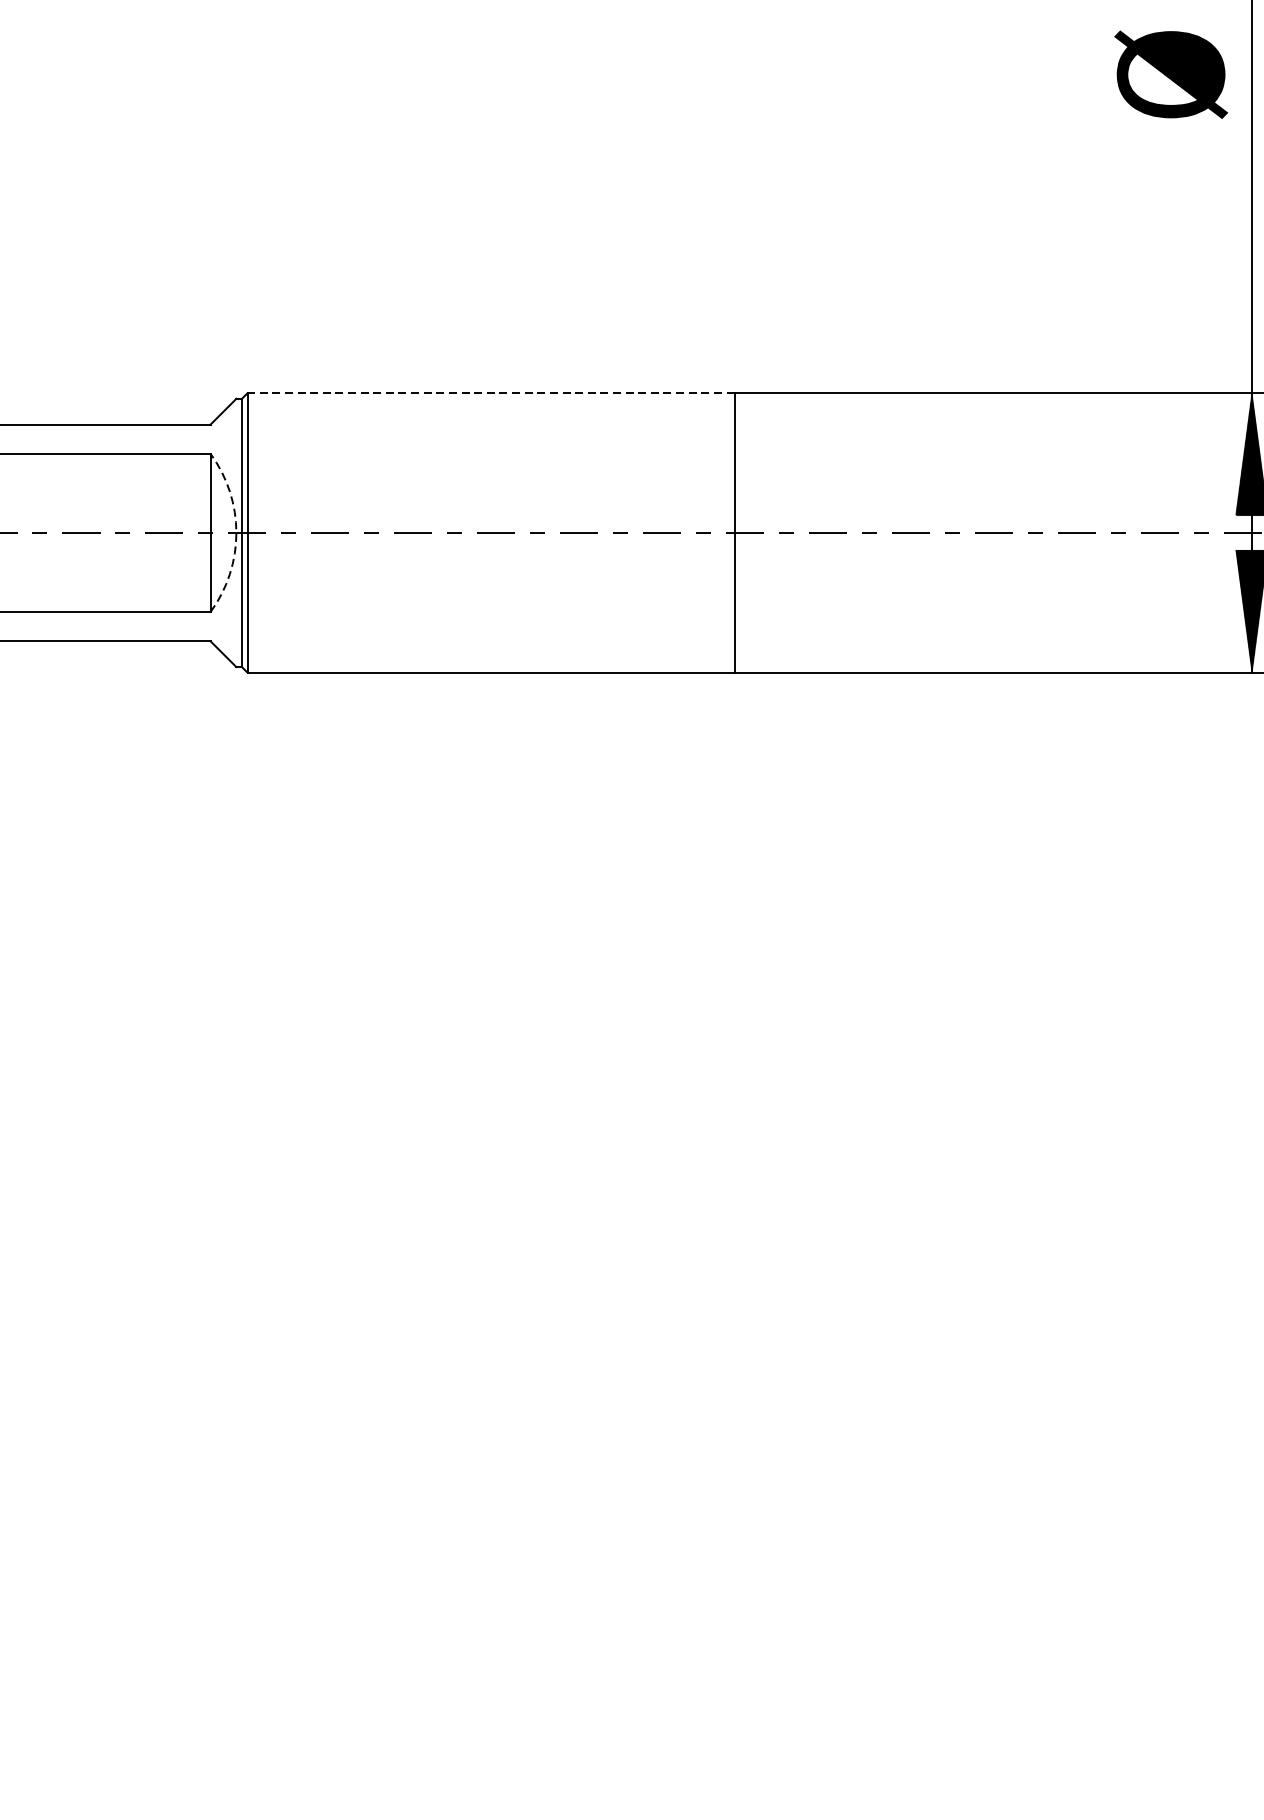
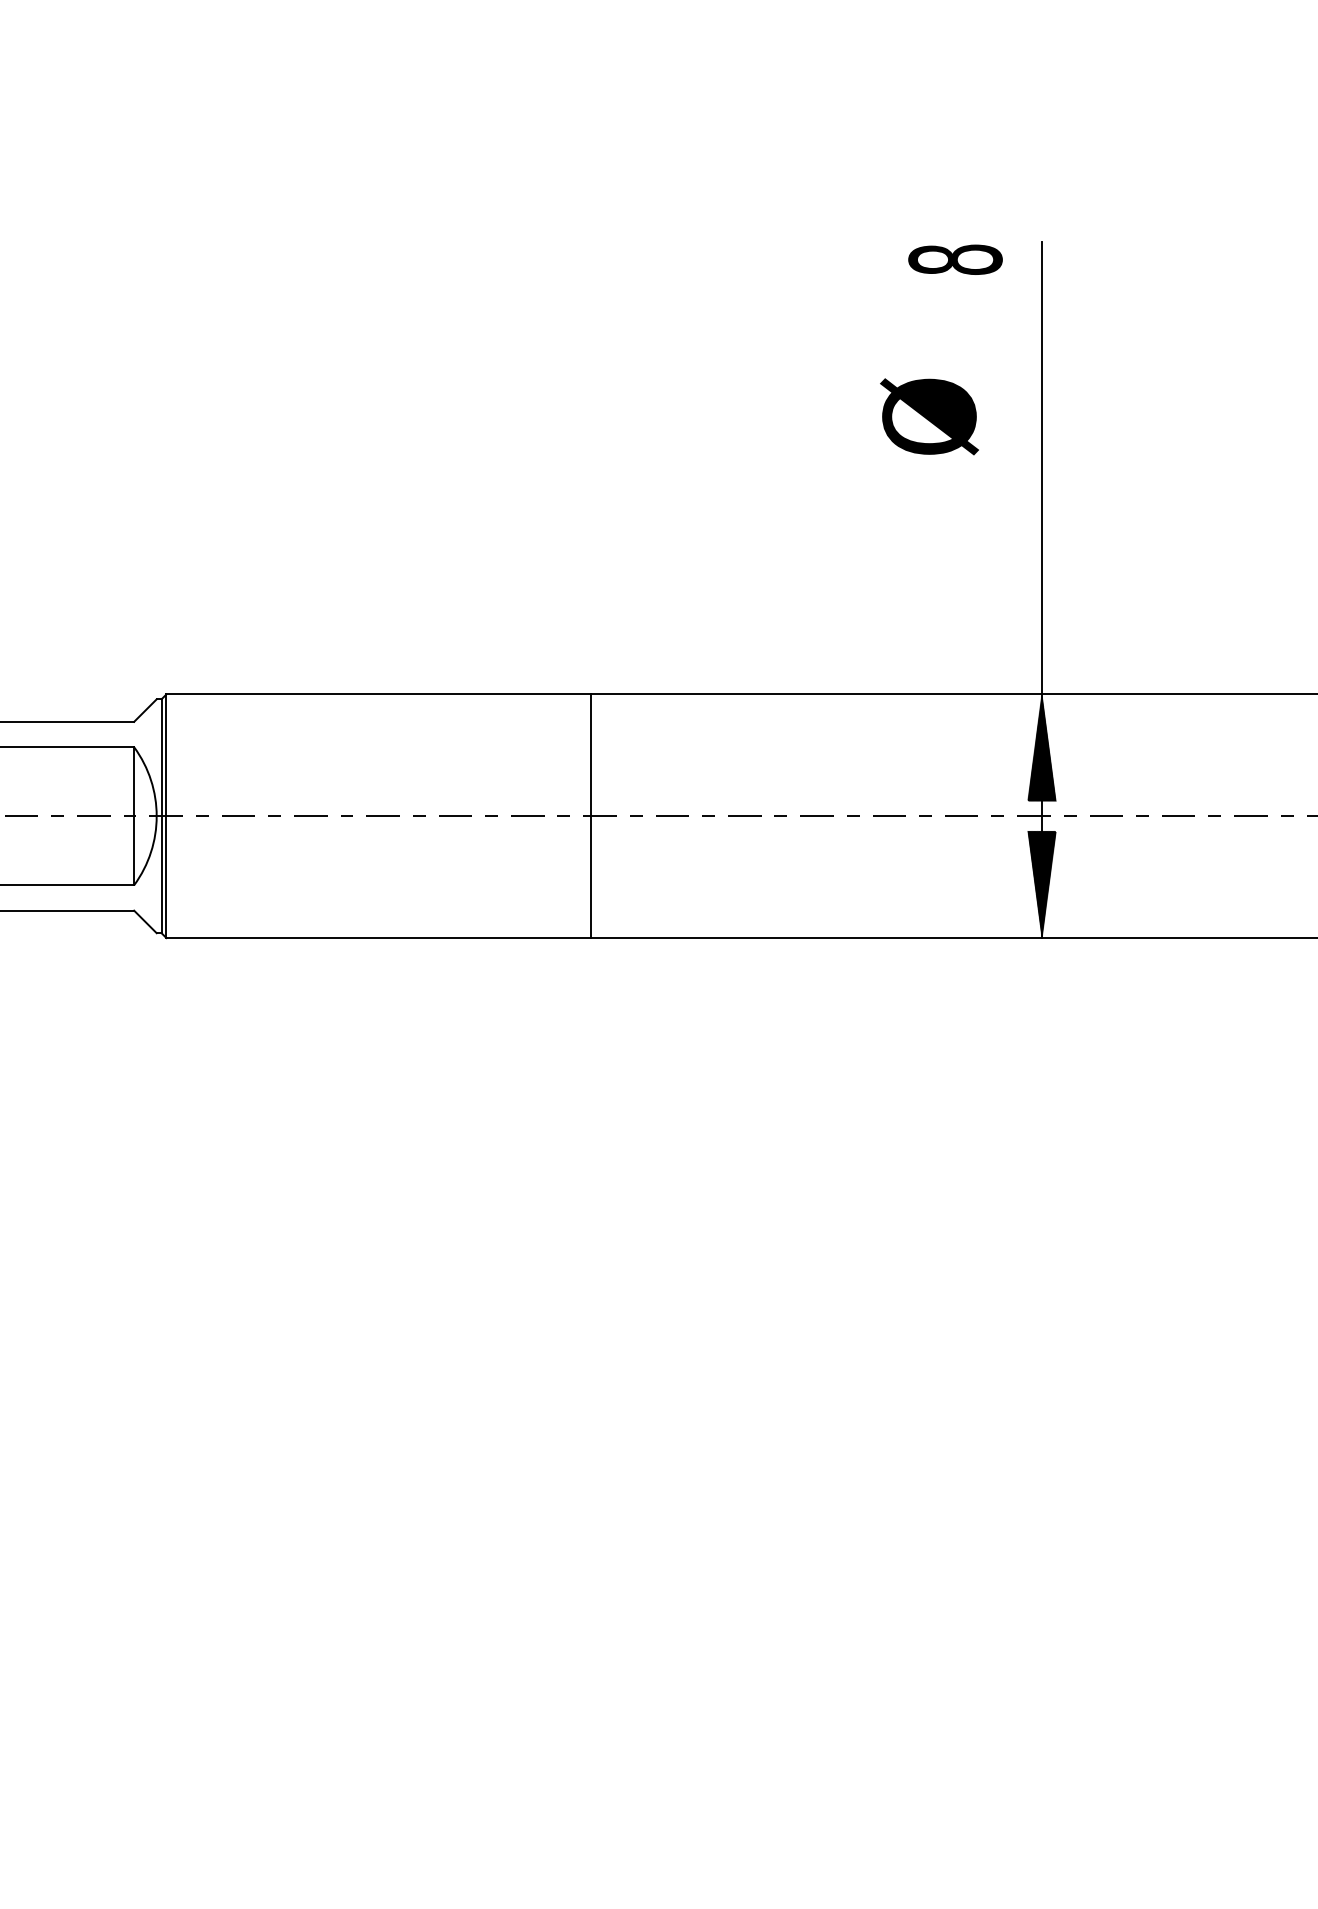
text: (1171, 74) -> (929, 416), moved
line: (490, 393) -> (378, 694), dashed -> solid
arc: (236, 533) -> (156, 816), dashed -> solid

